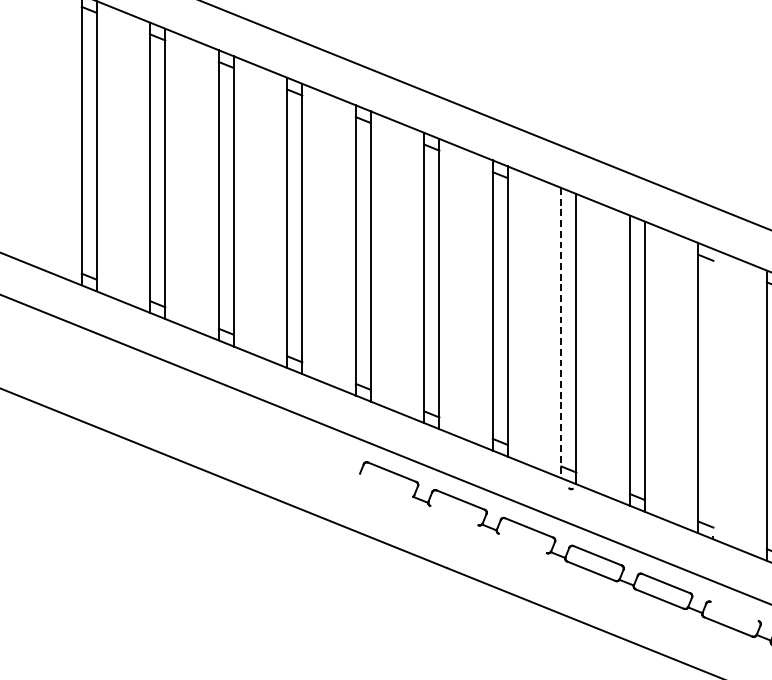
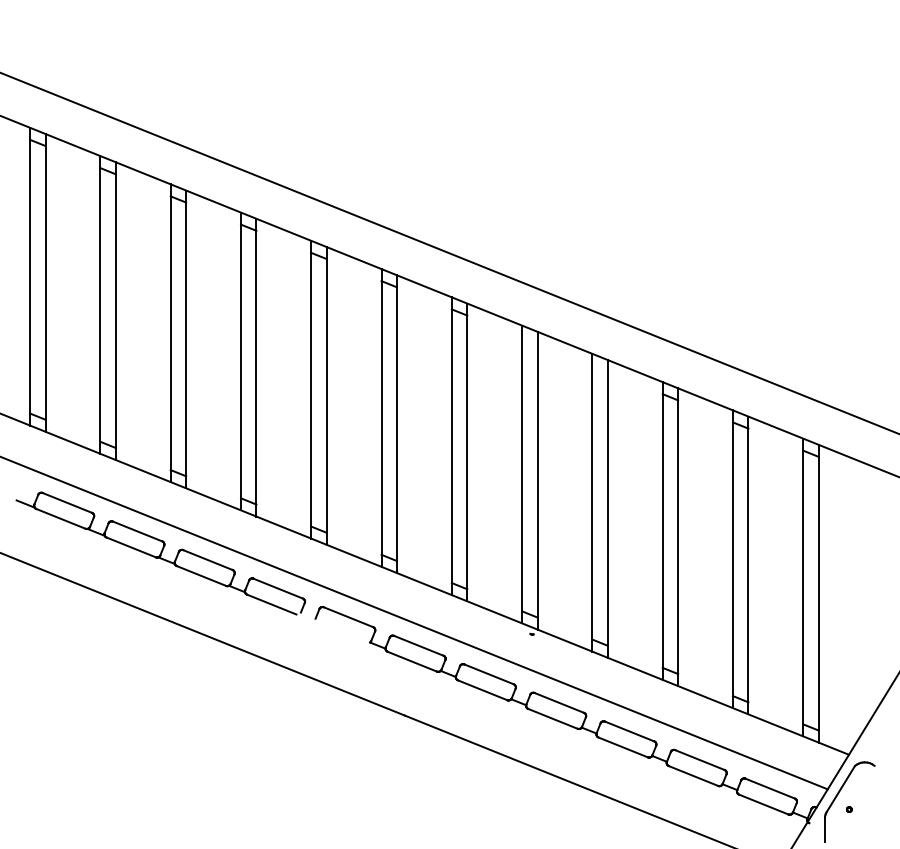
line: (561, 333) -> (522, 474), dashed -> solid
line: (713, 392) -> (678, 535), added
part: (208, 410) -> (160, 553), added
line: (454, 515) -> (412, 661), added
line: (522, 543) -> (482, 690), added
line: (734, 610) -> (699, 759), added

